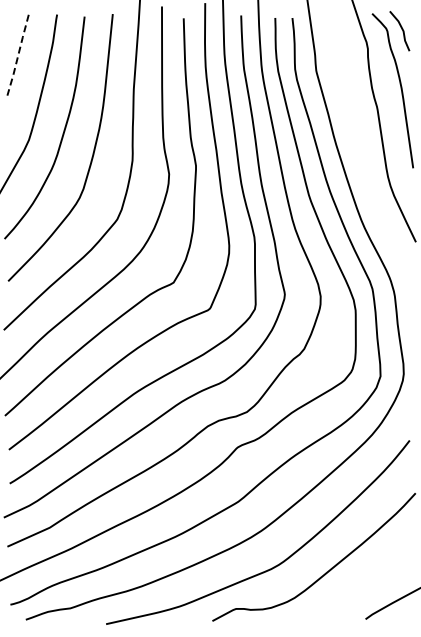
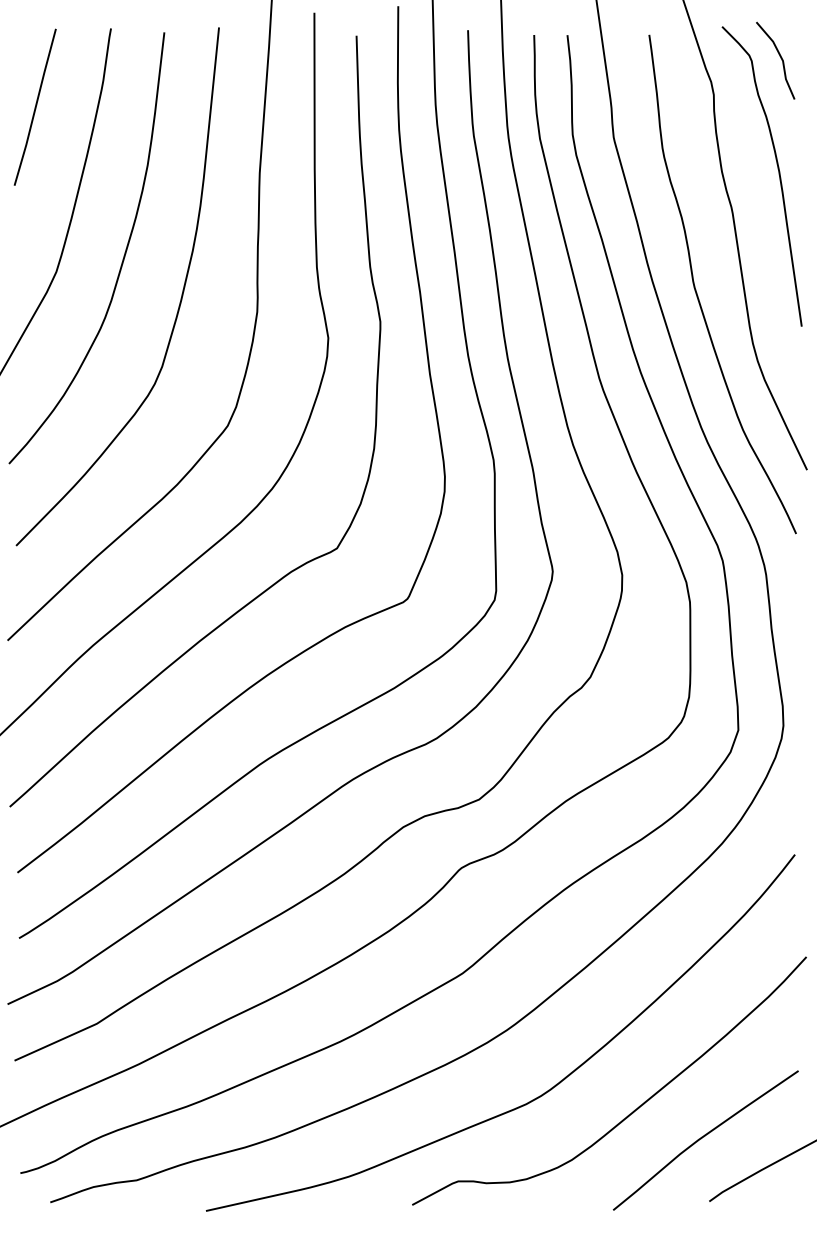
line: (18, 55) -> (36, 107), dashed -> solid
curve: (359, 148) -> (697, 288), added
curve: (363, 586) -> (705, 1137), added

